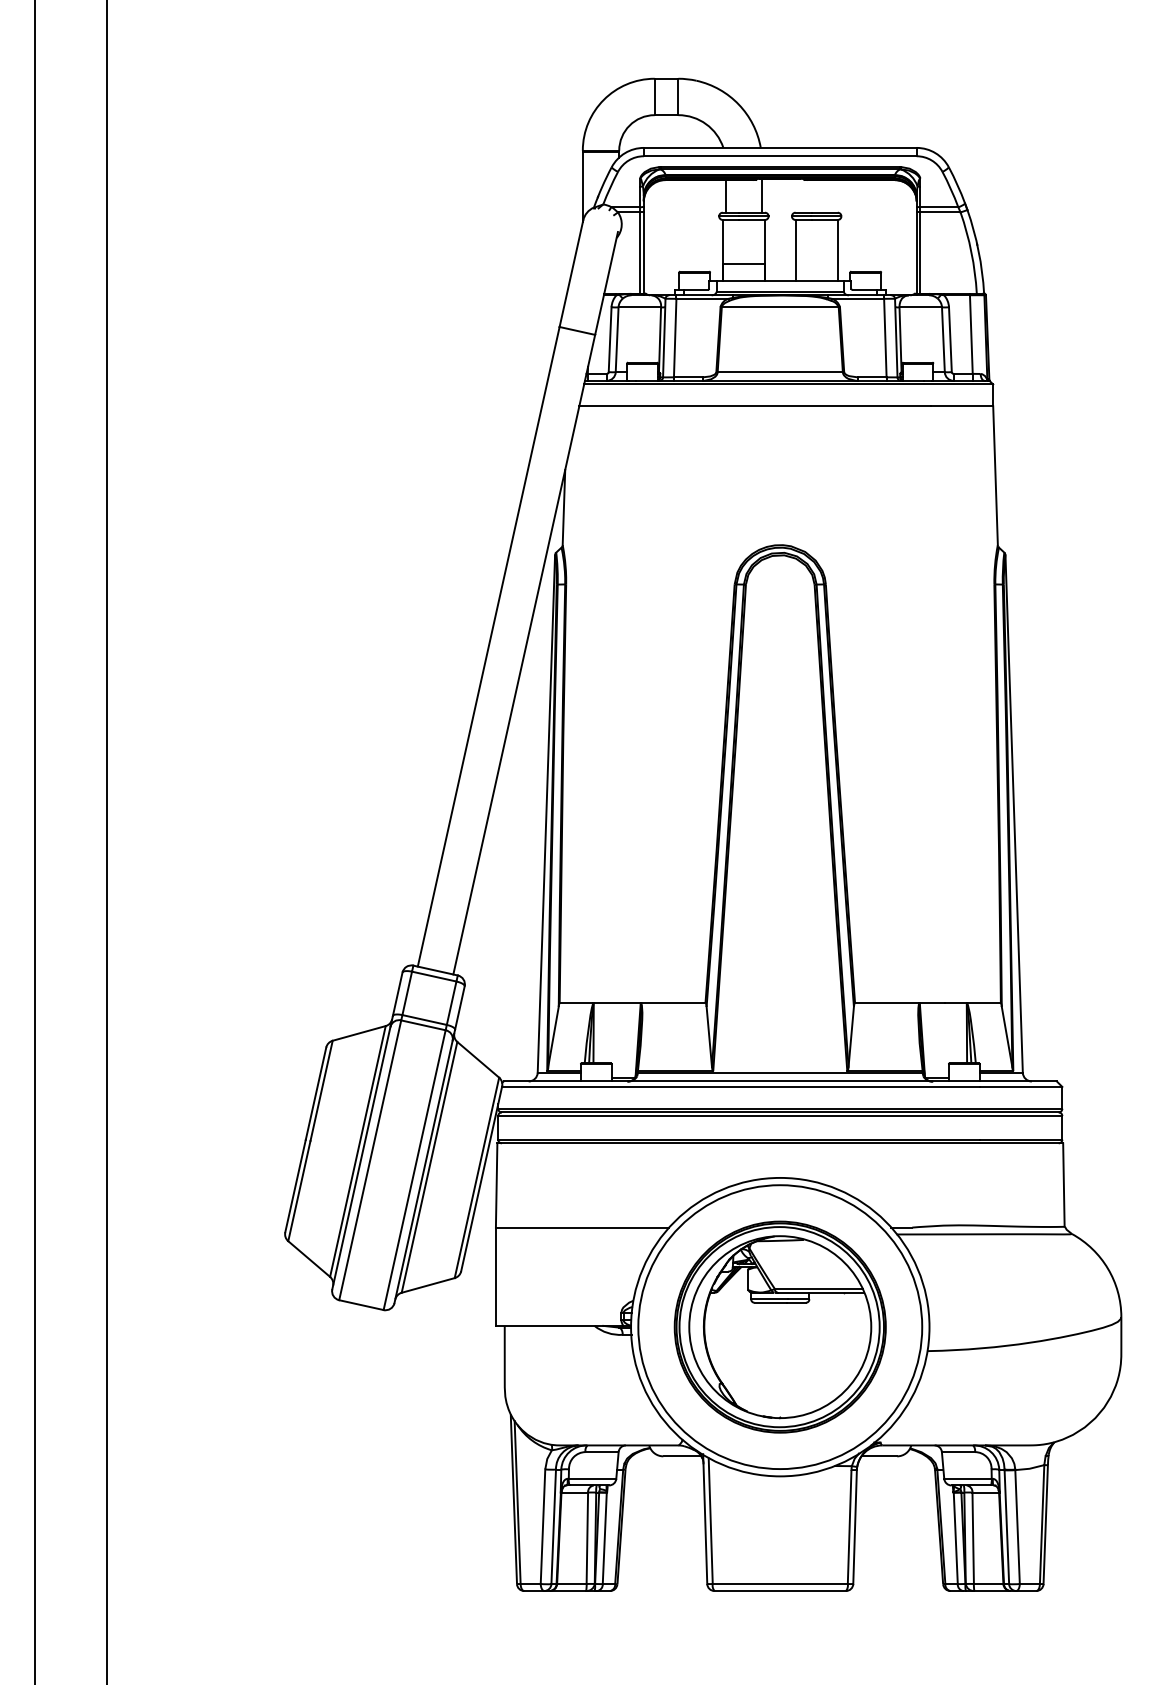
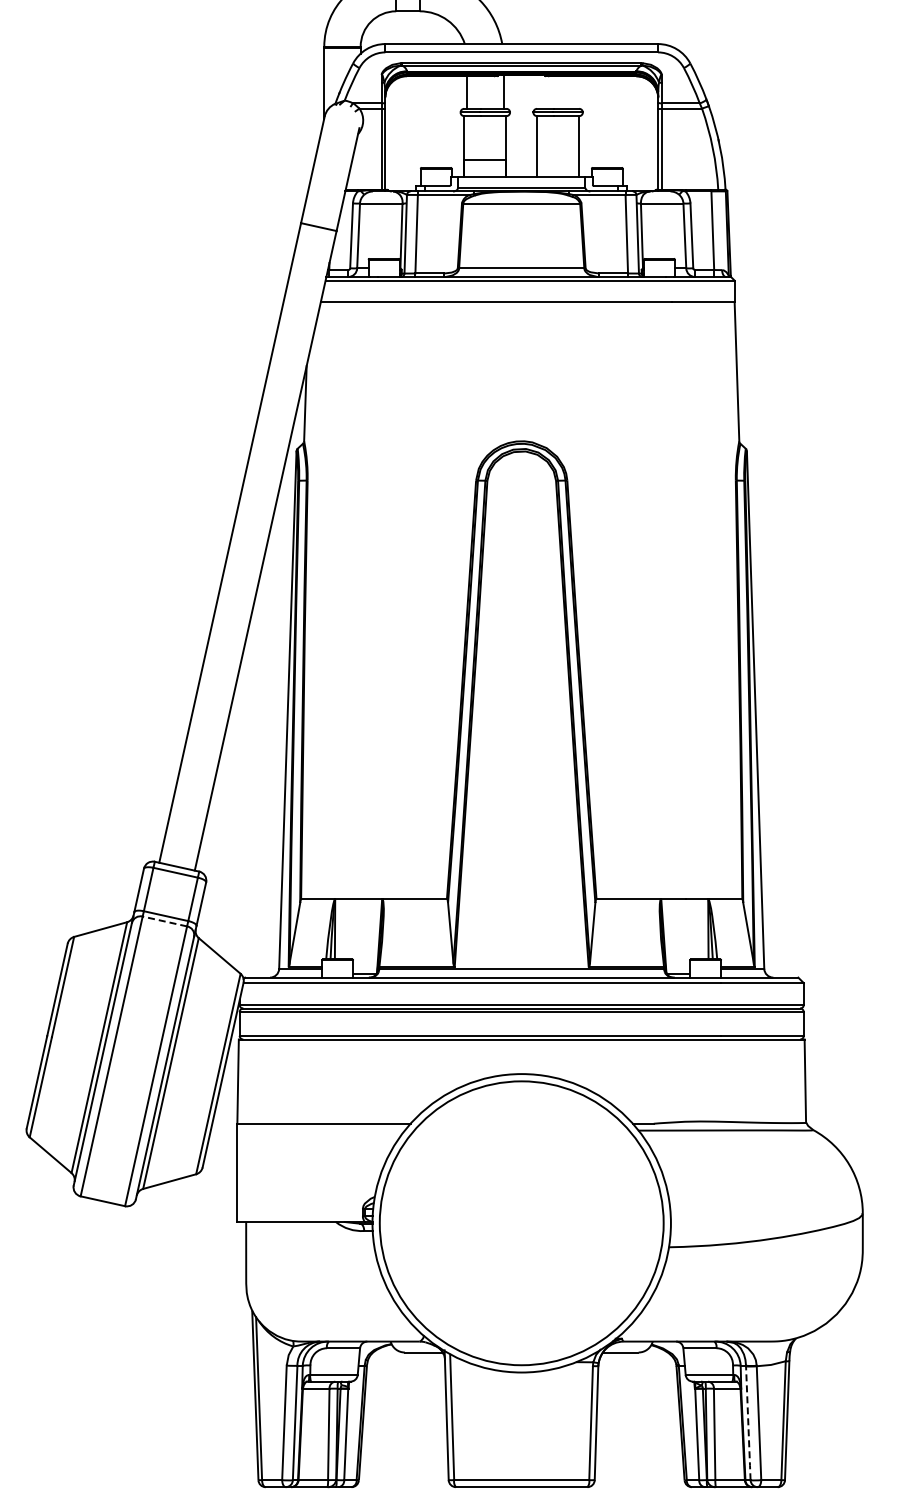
line: (423, 1025) -> (164, 921), solid -> dashed
part: (779, 1326) -> (520, 1222), removed
line: (1006, 1527) -> (747, 1423), solid -> dashed

